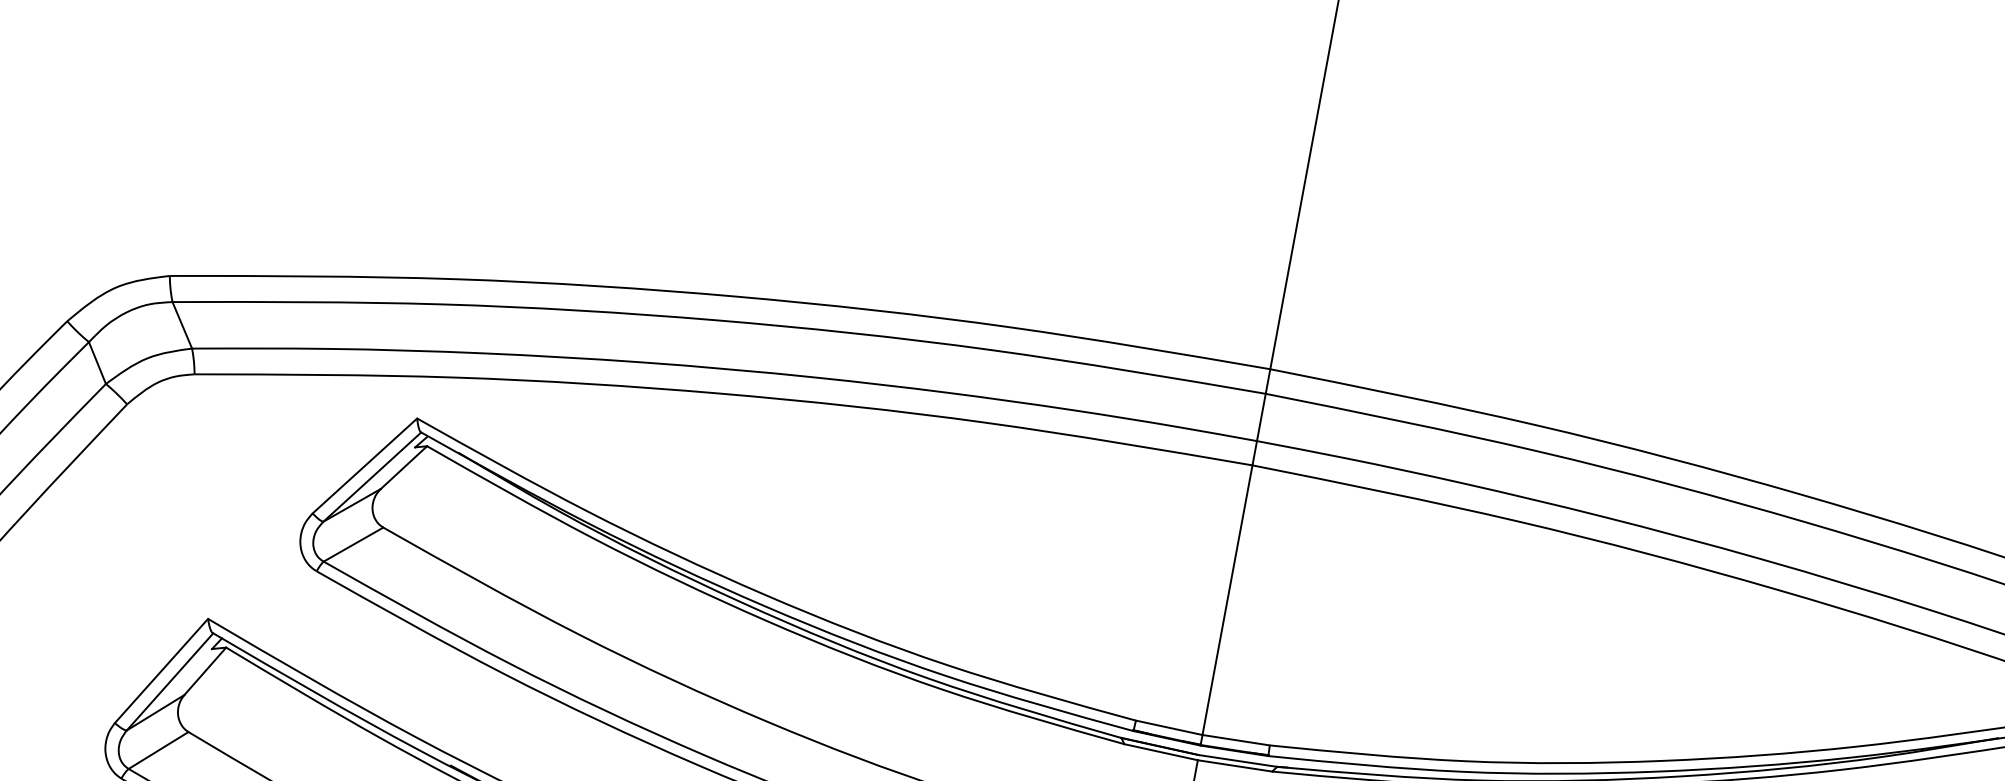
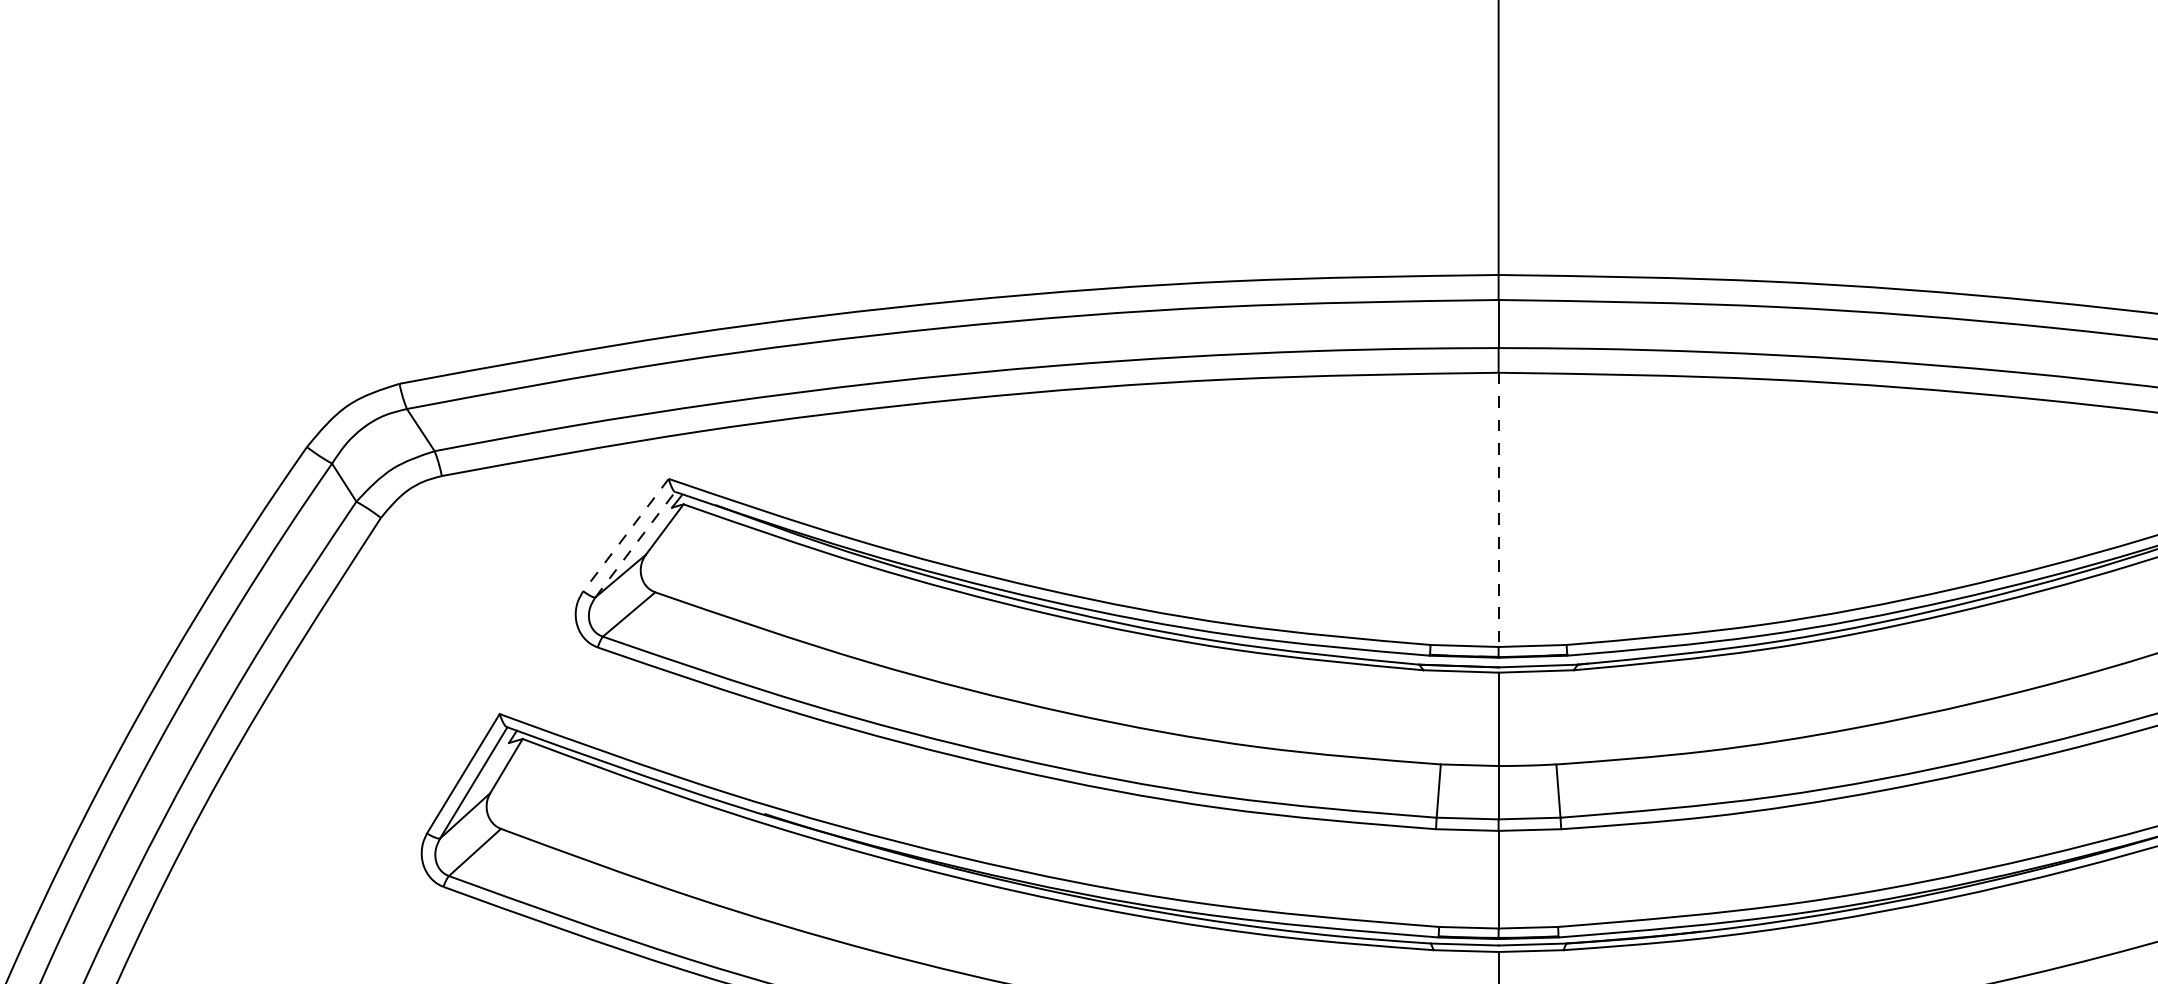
line: (365, 466) -> (626, 535), solid -> dashed
line: (372, 476) -> (635, 544), solid -> dashed
line: (1227, 600) -> (1498, 510), solid -> dashed

